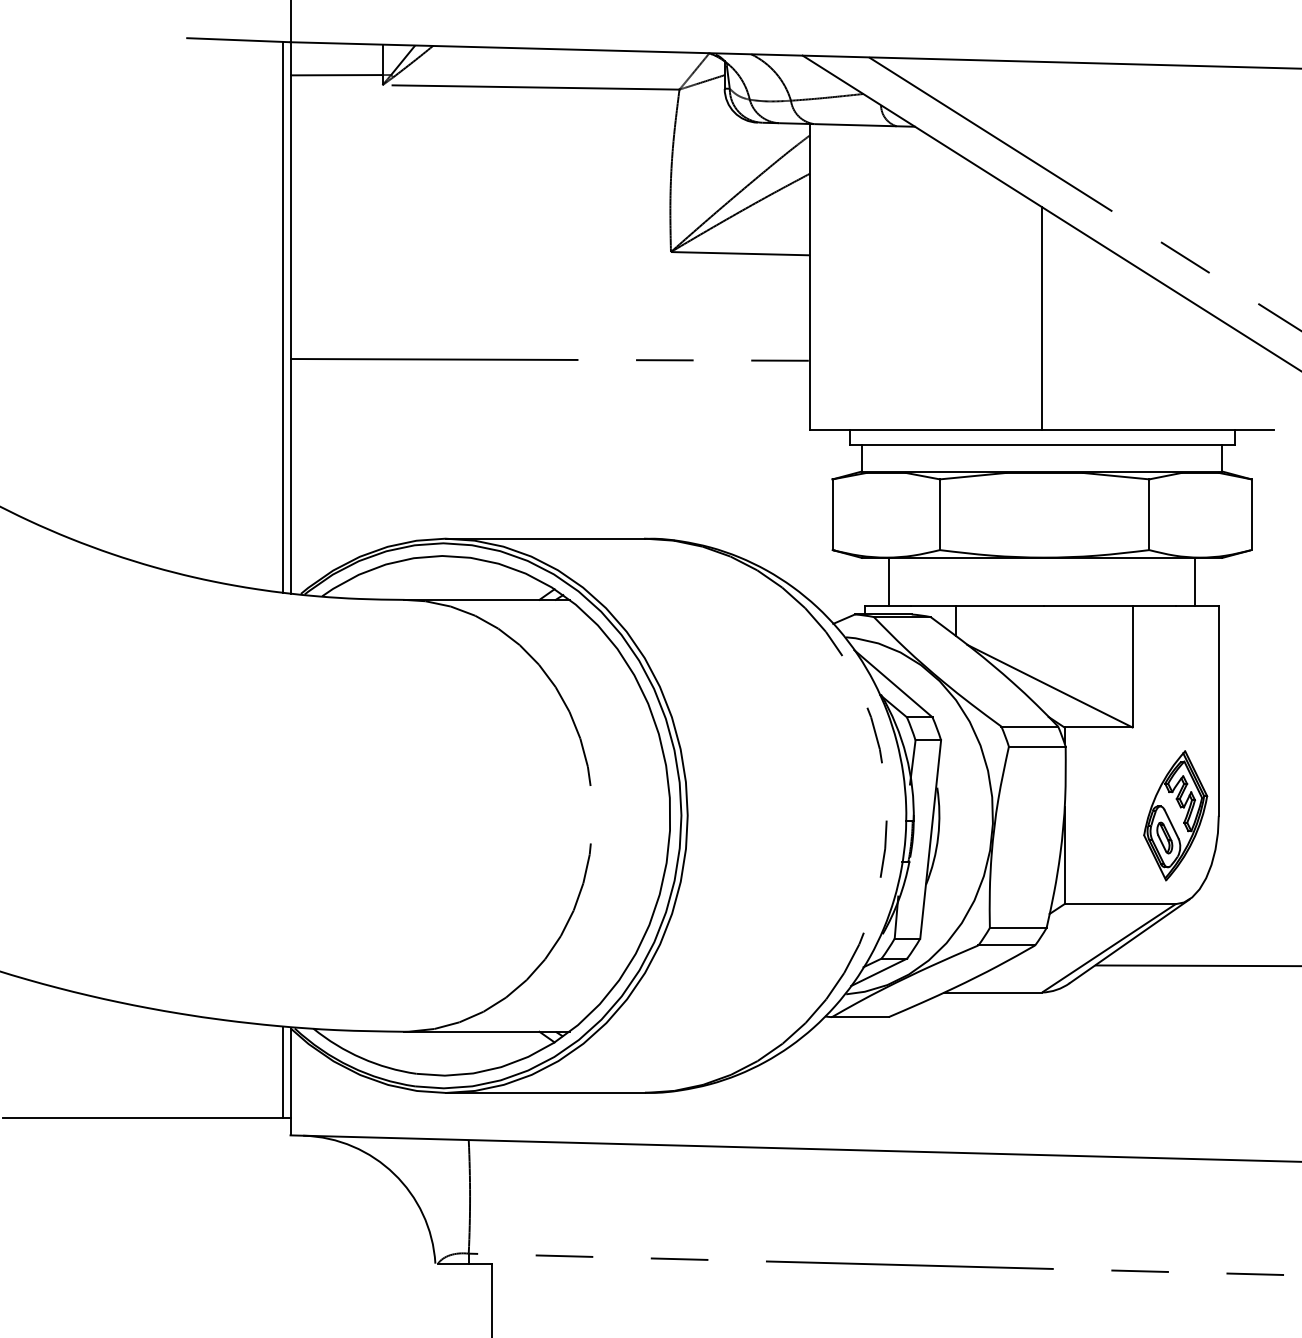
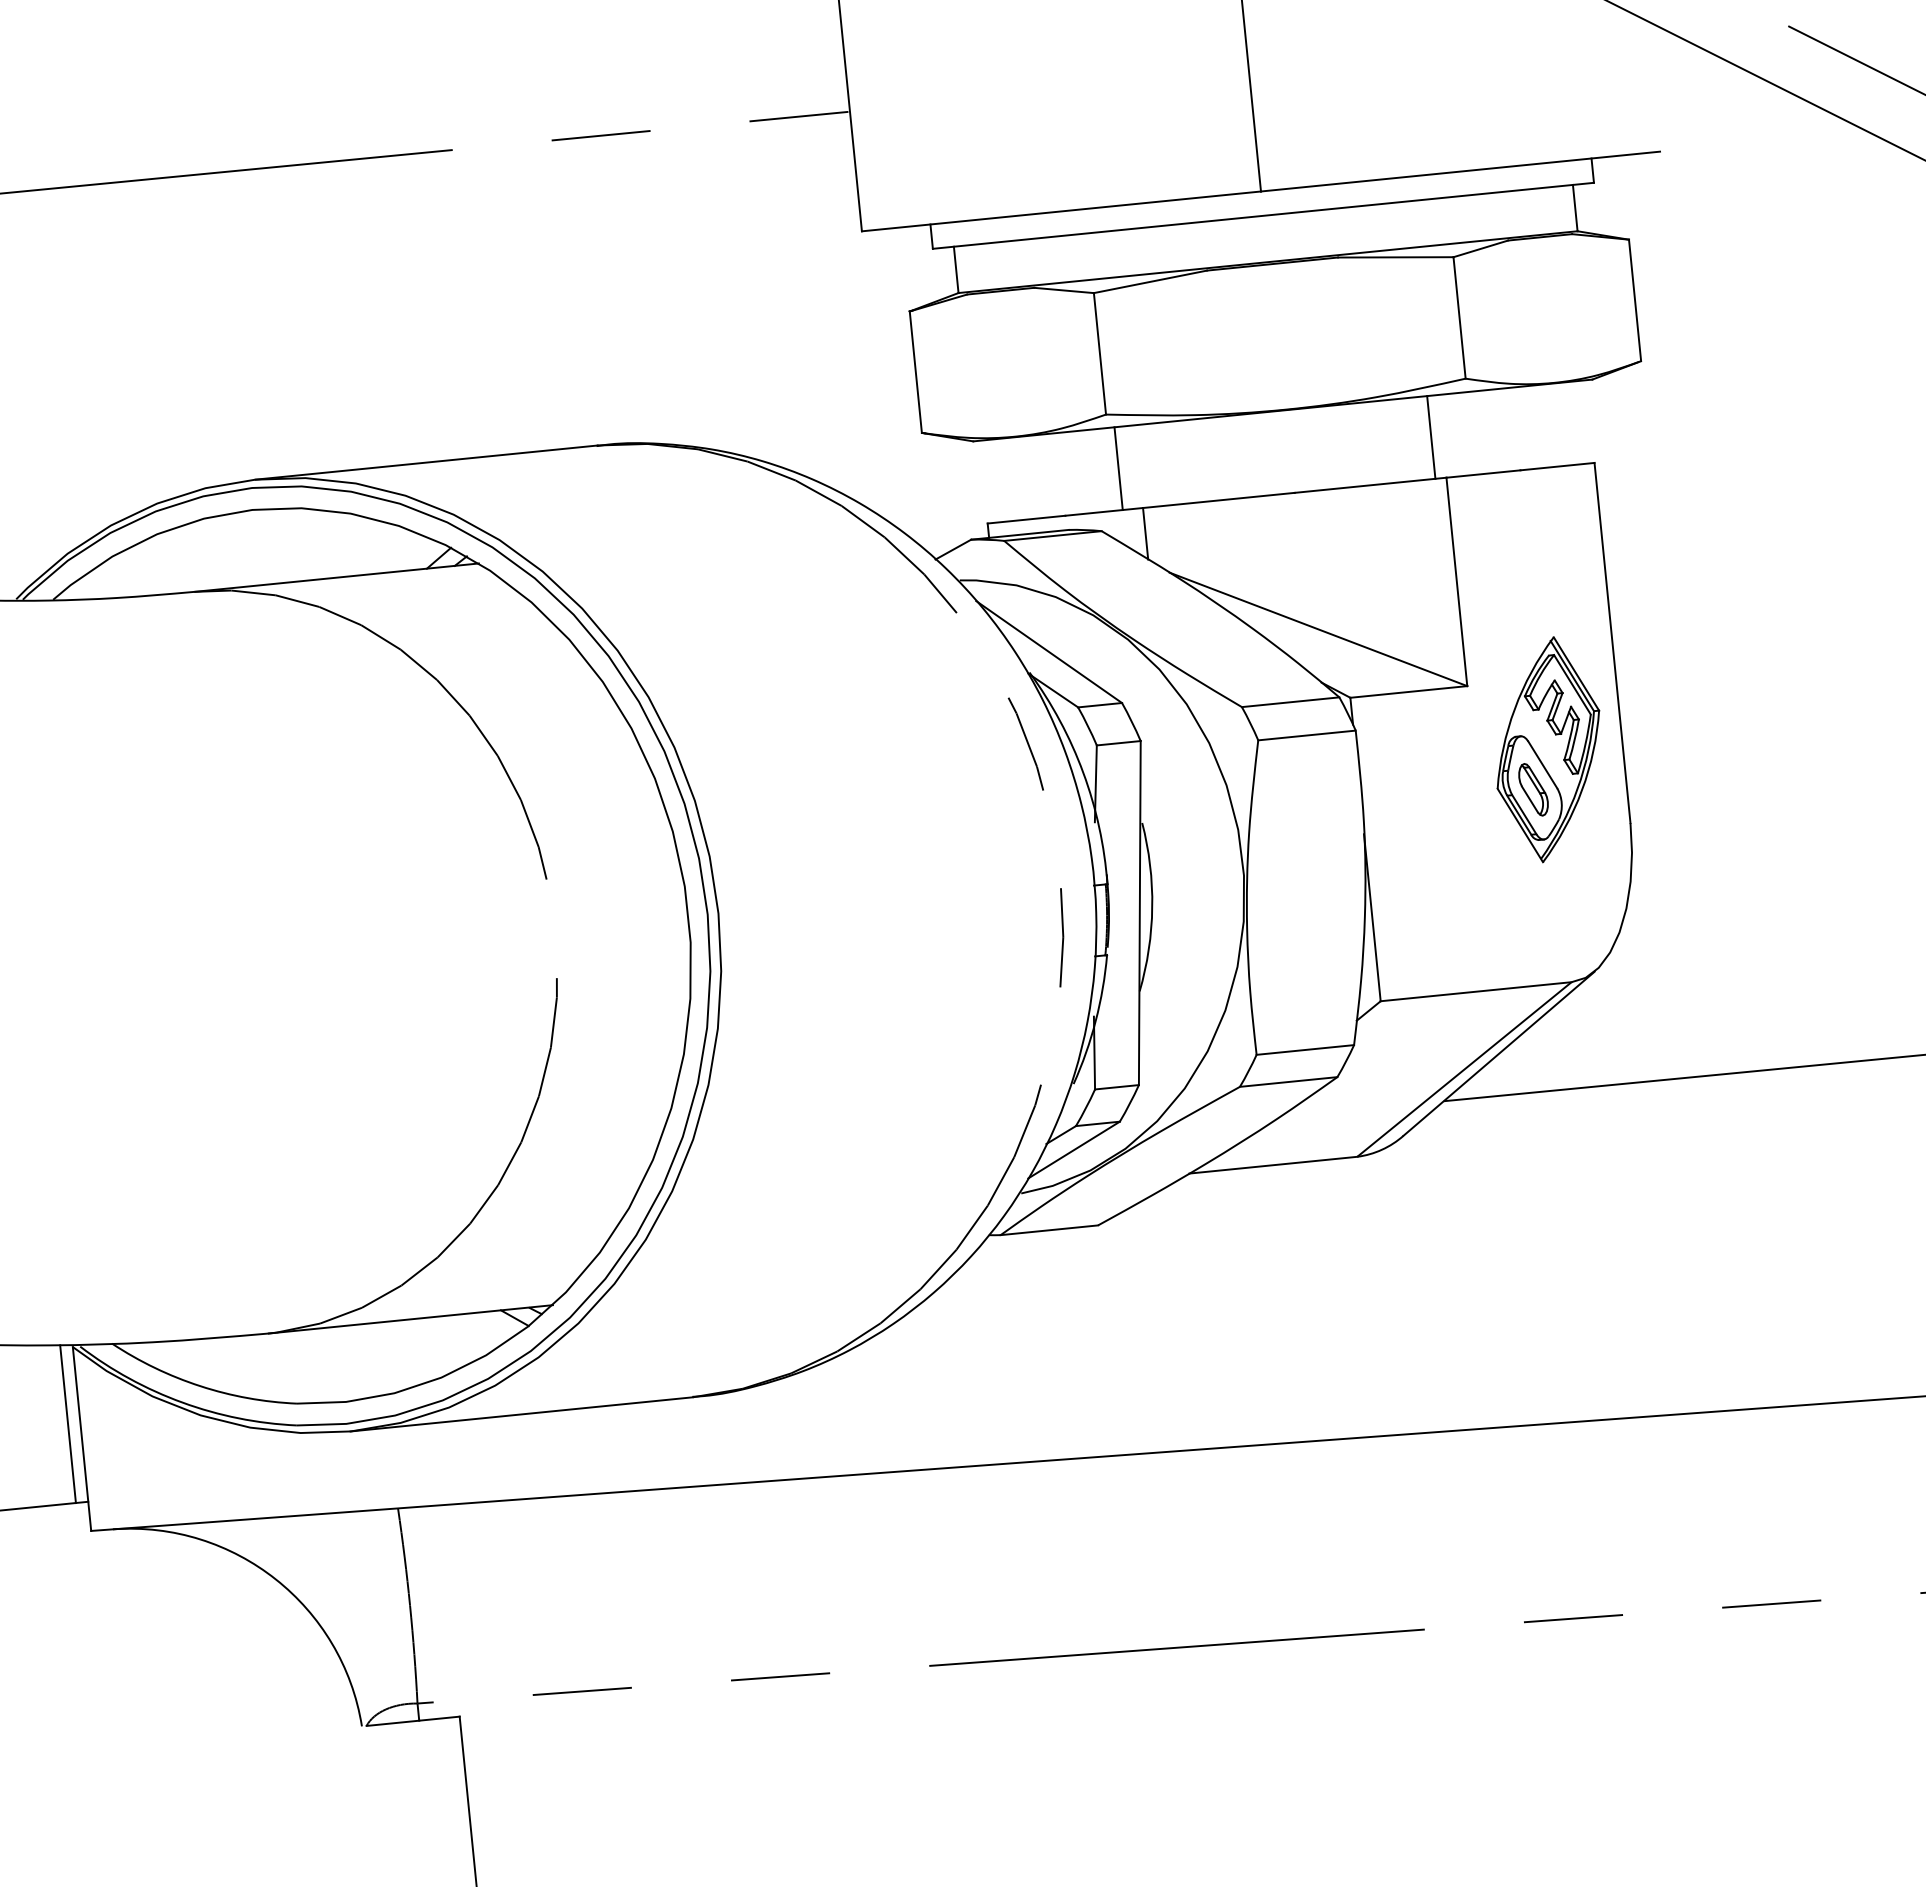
line: (889, 581) -> (1119, 467), moved
line: (1195, 581) -> (1431, 436), moved
part: (1175, 815) -> (1548, 749), moved

